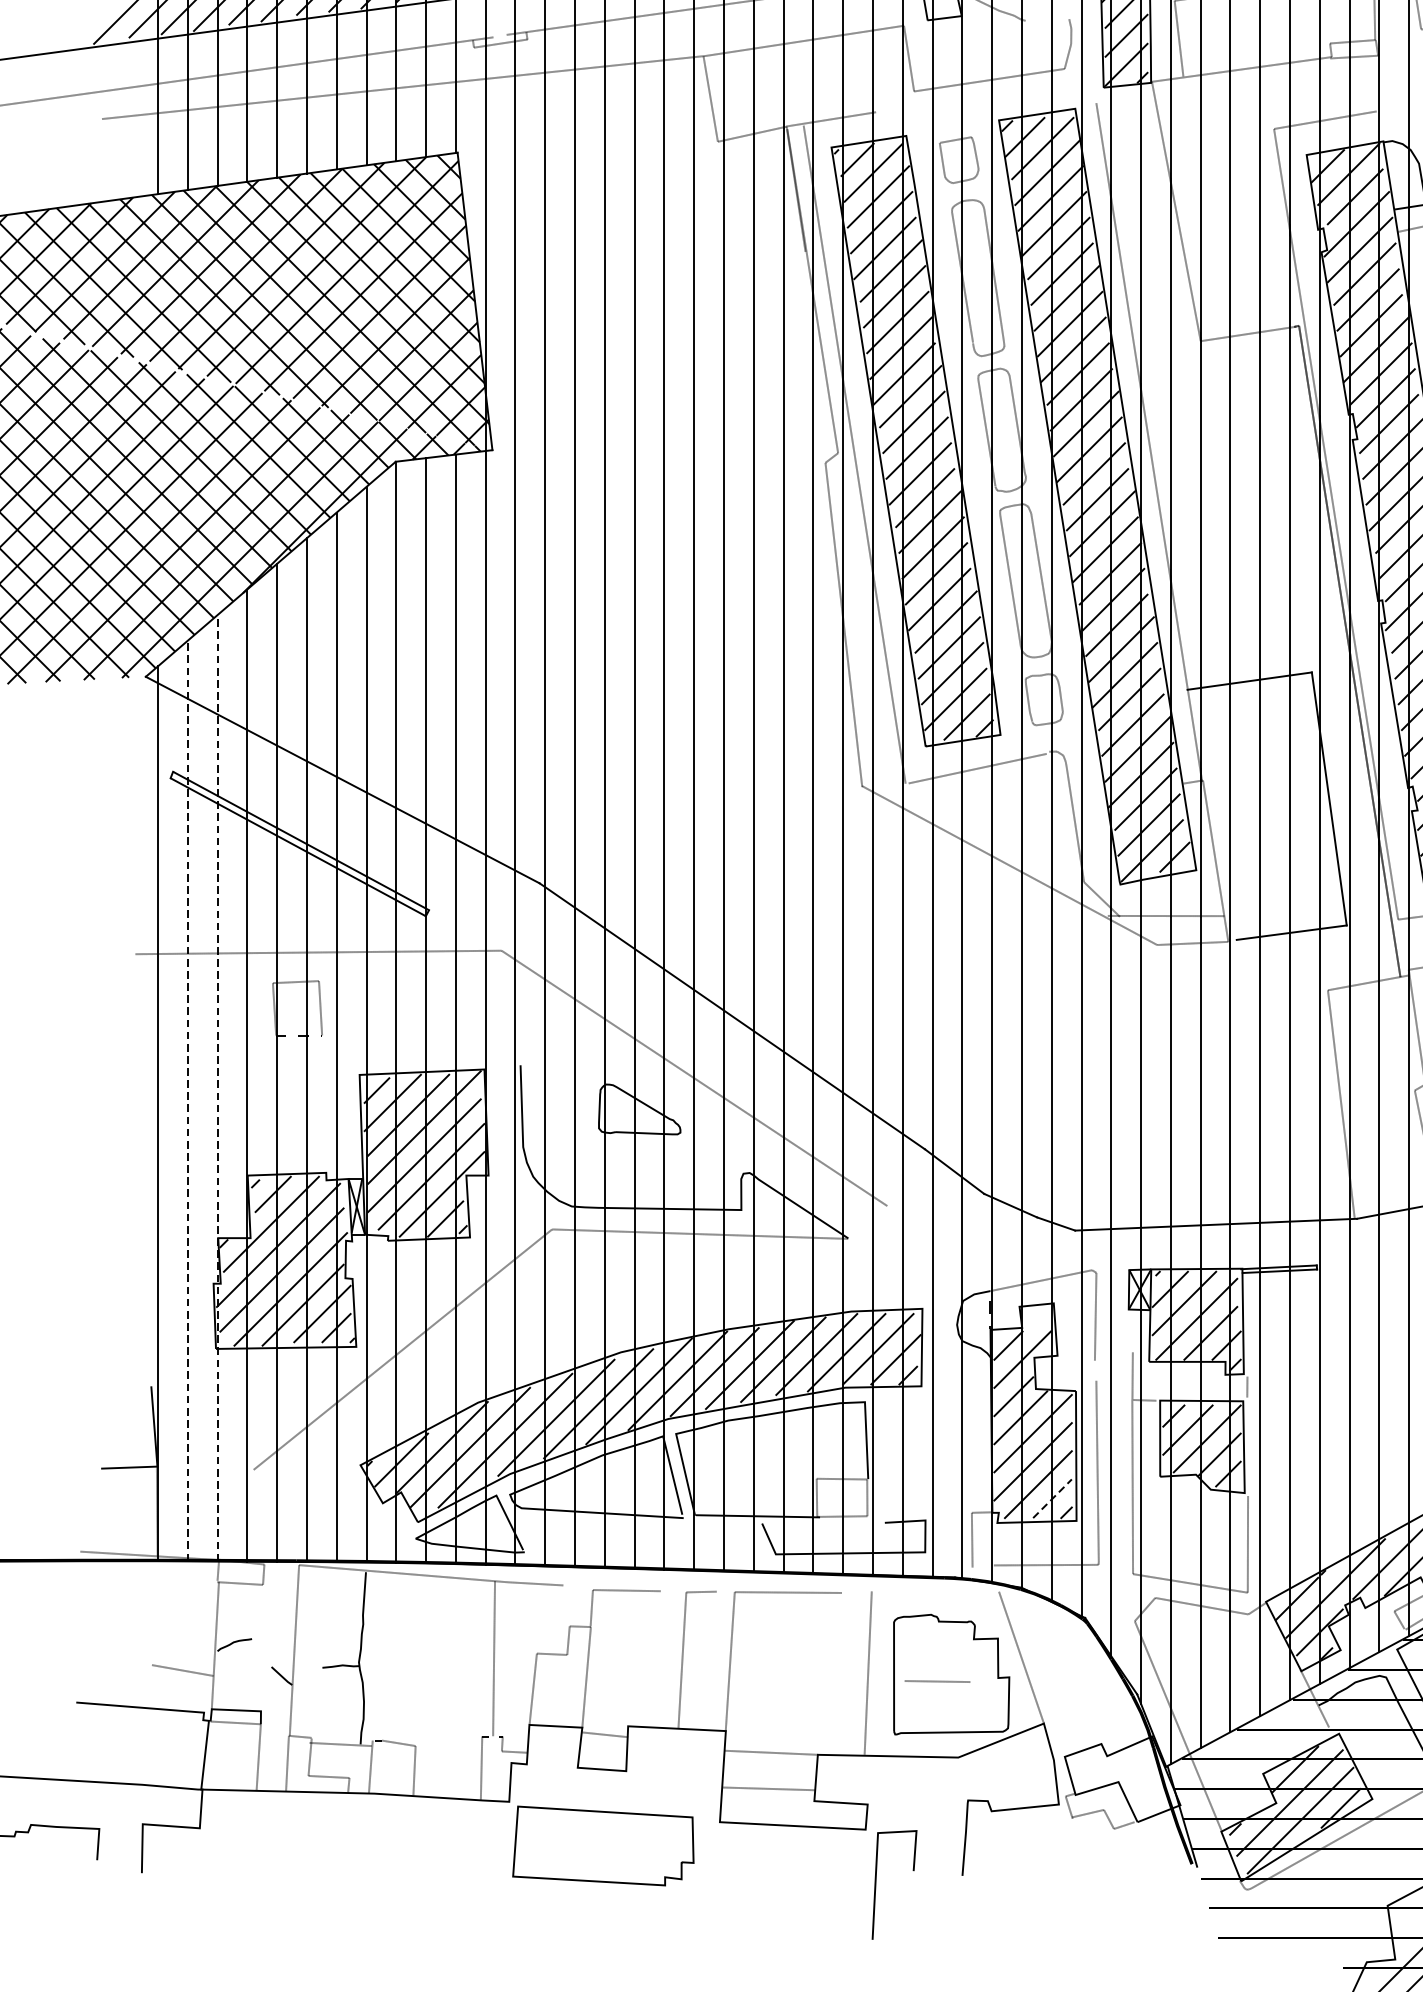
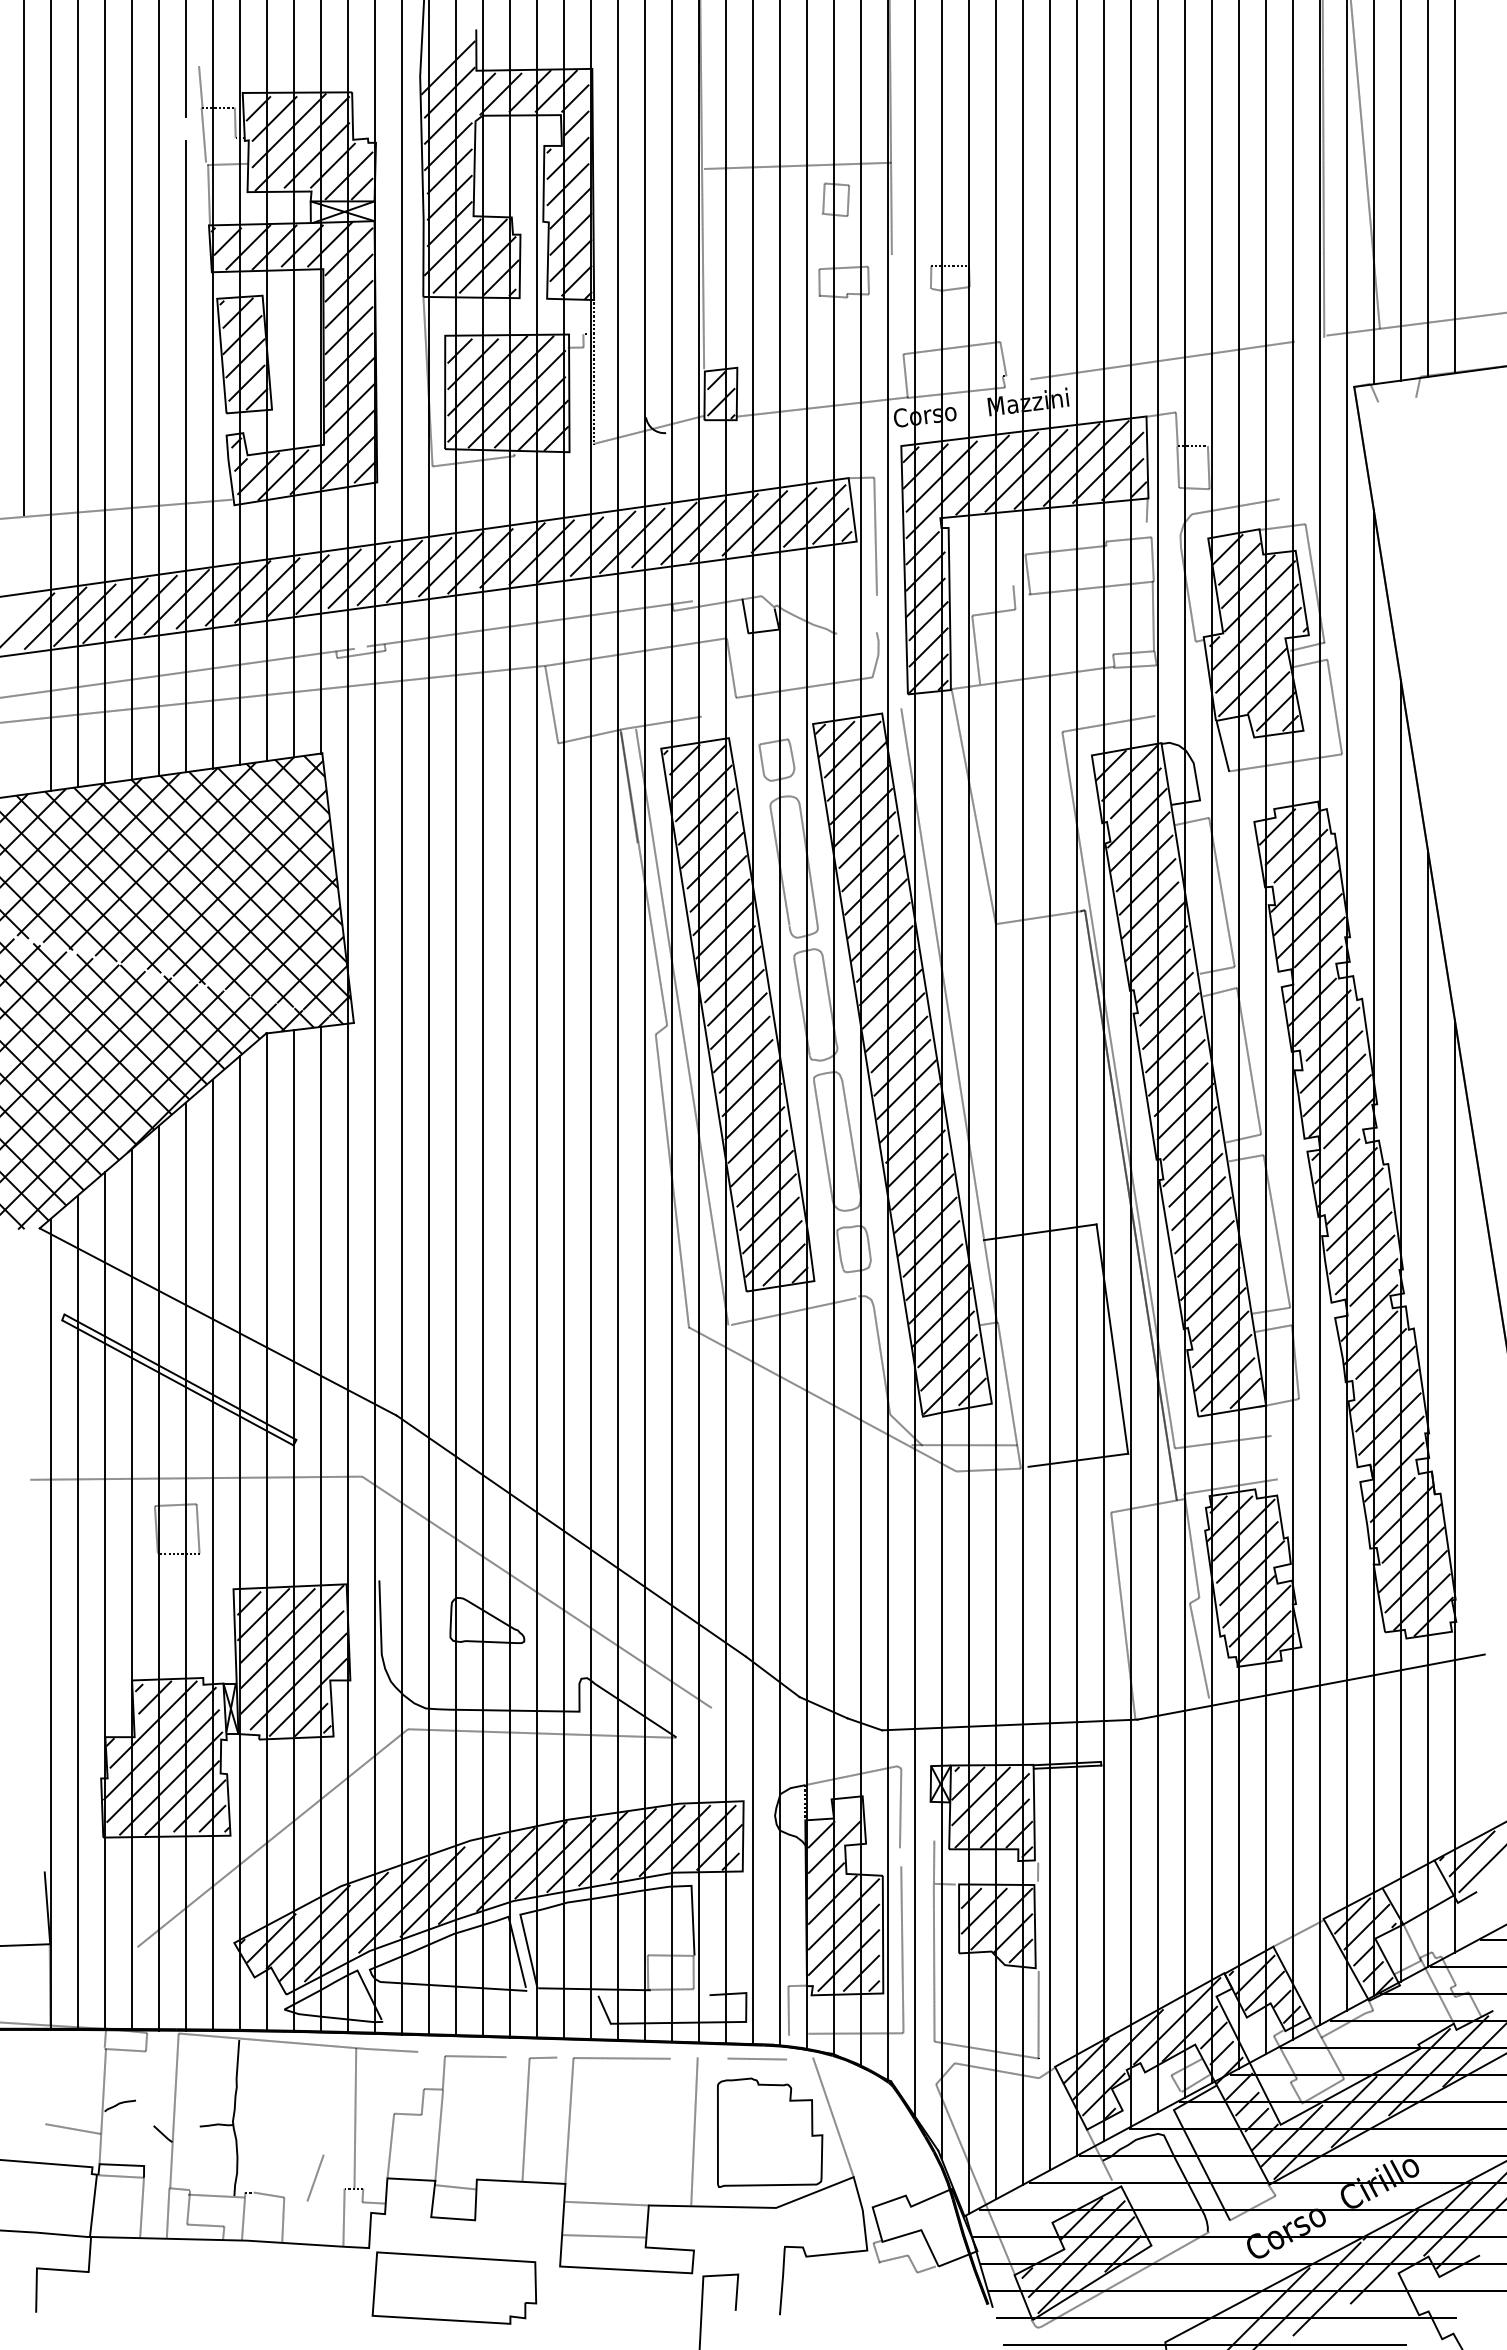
line: (217, 1088) -> (104, 1601), dashed -> solid
line: (187, 1100) -> (77, 1612), dashed -> solid
line: (1052, 1498) -> (861, 1973), dashed -> solid
line: (936, 1680) -> (756, 2058), moved
line: (450, 1723) -> (315, 2177), added

